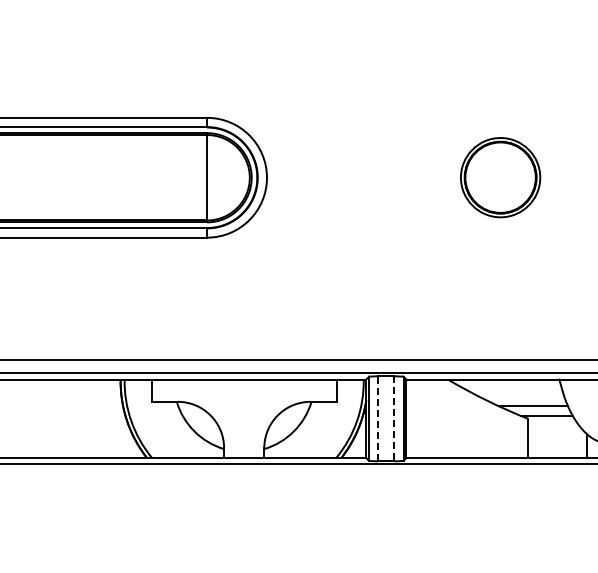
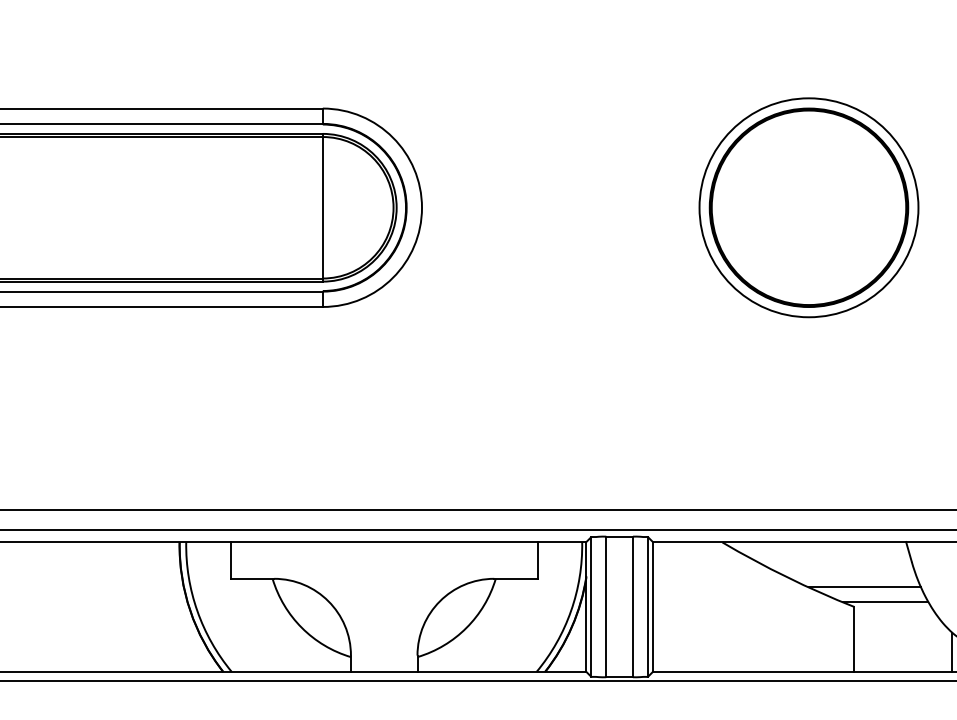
part: (500, 177) -> (808, 207), size x1.67
line: (378, 418) -> (606, 606), dashed -> solid
line: (394, 419) -> (633, 608), dashed -> solid

